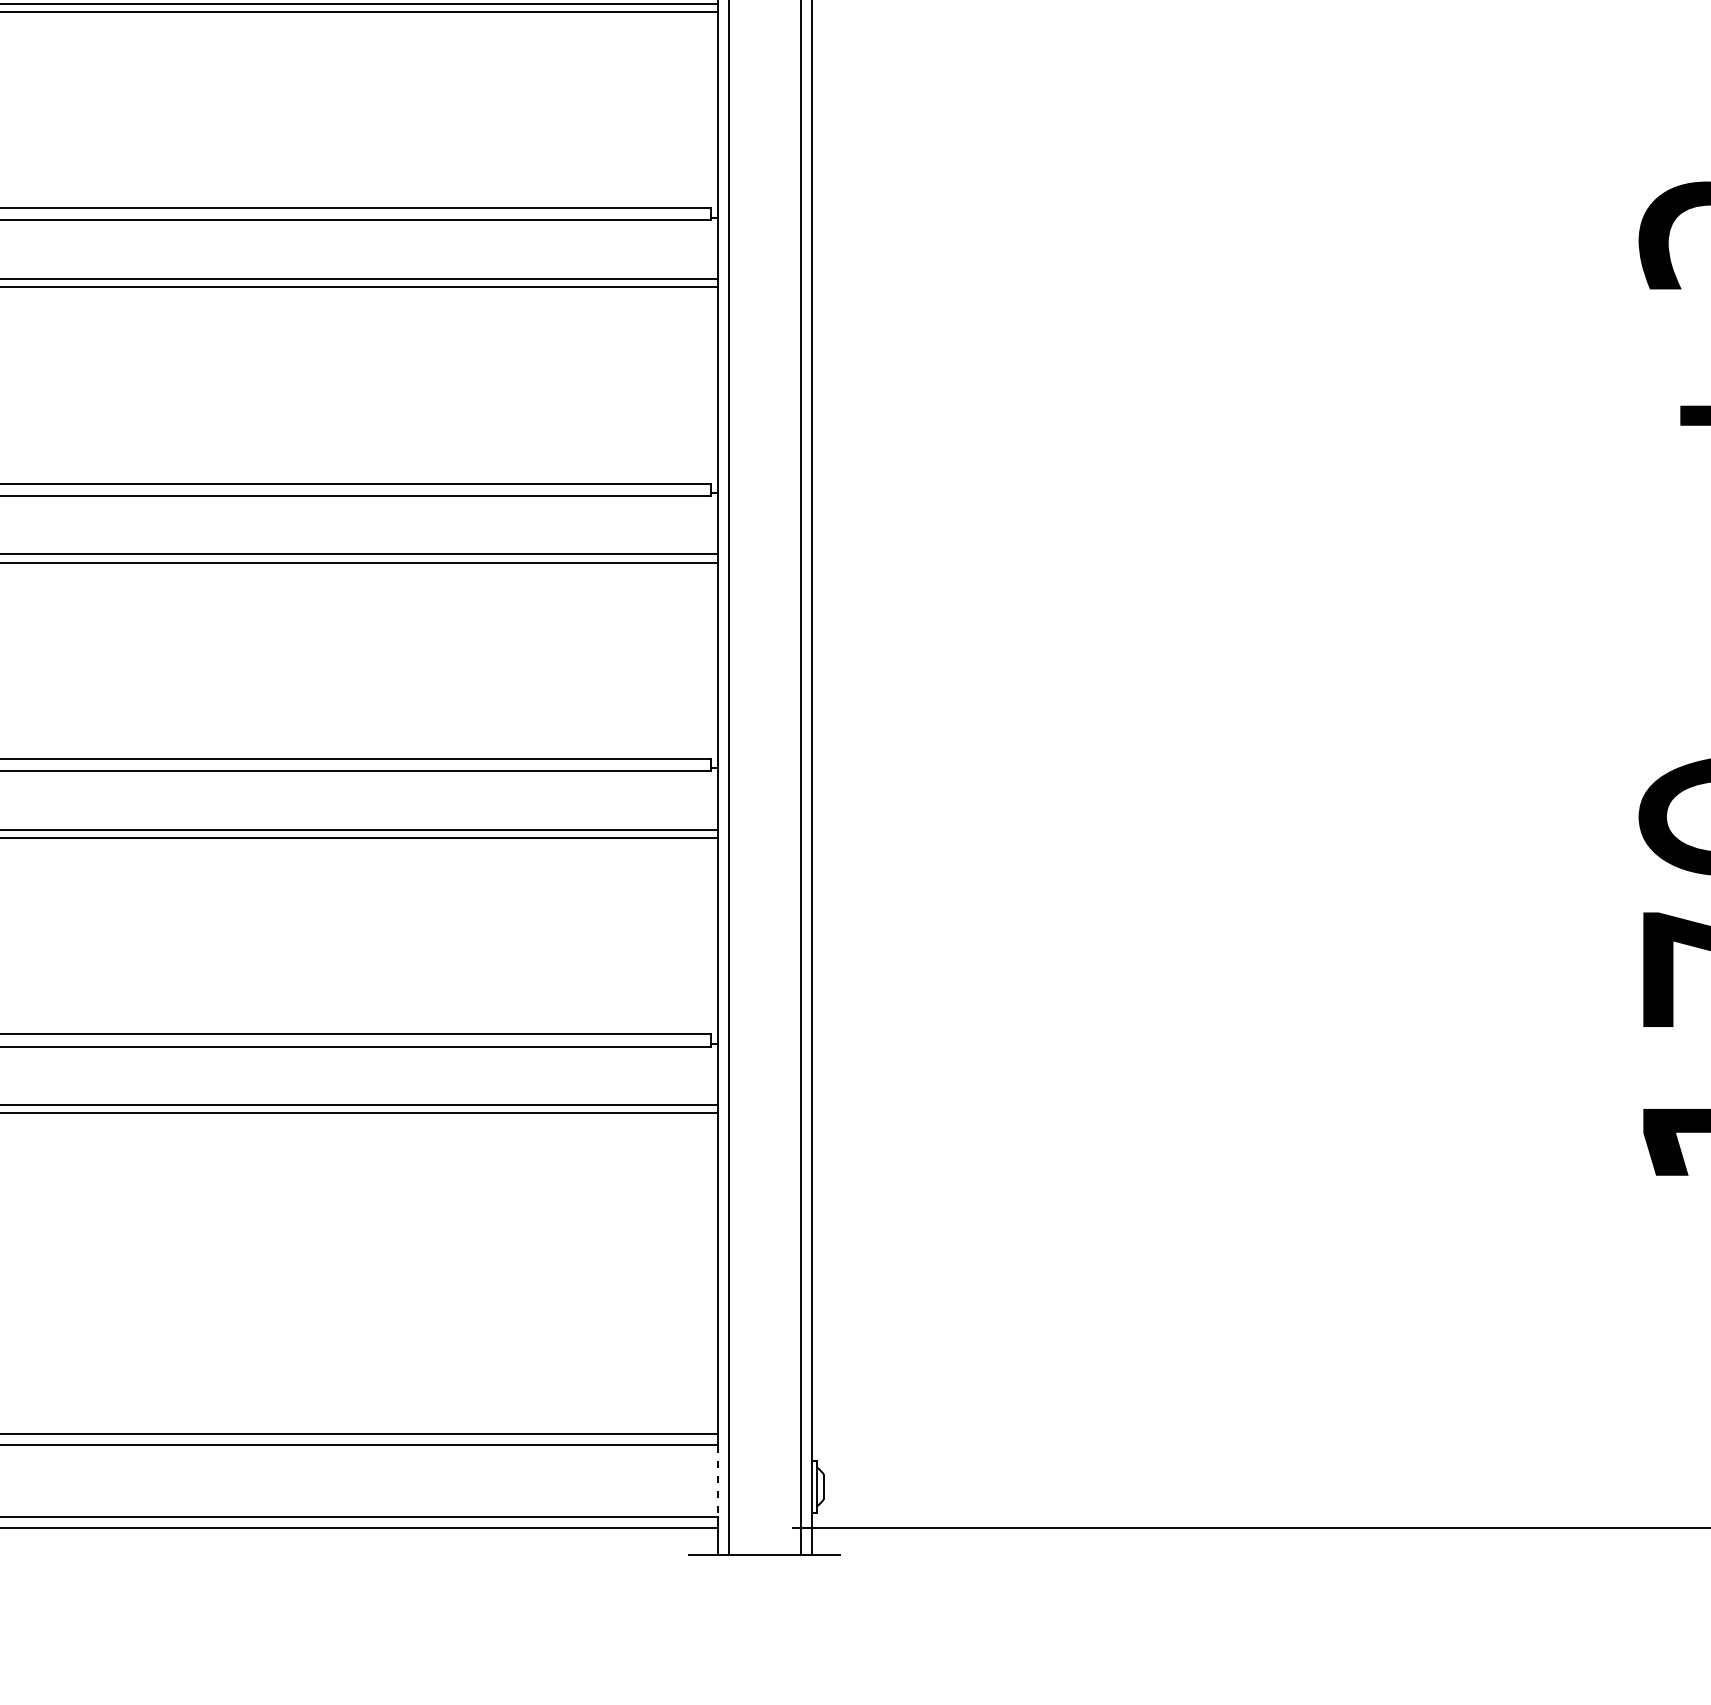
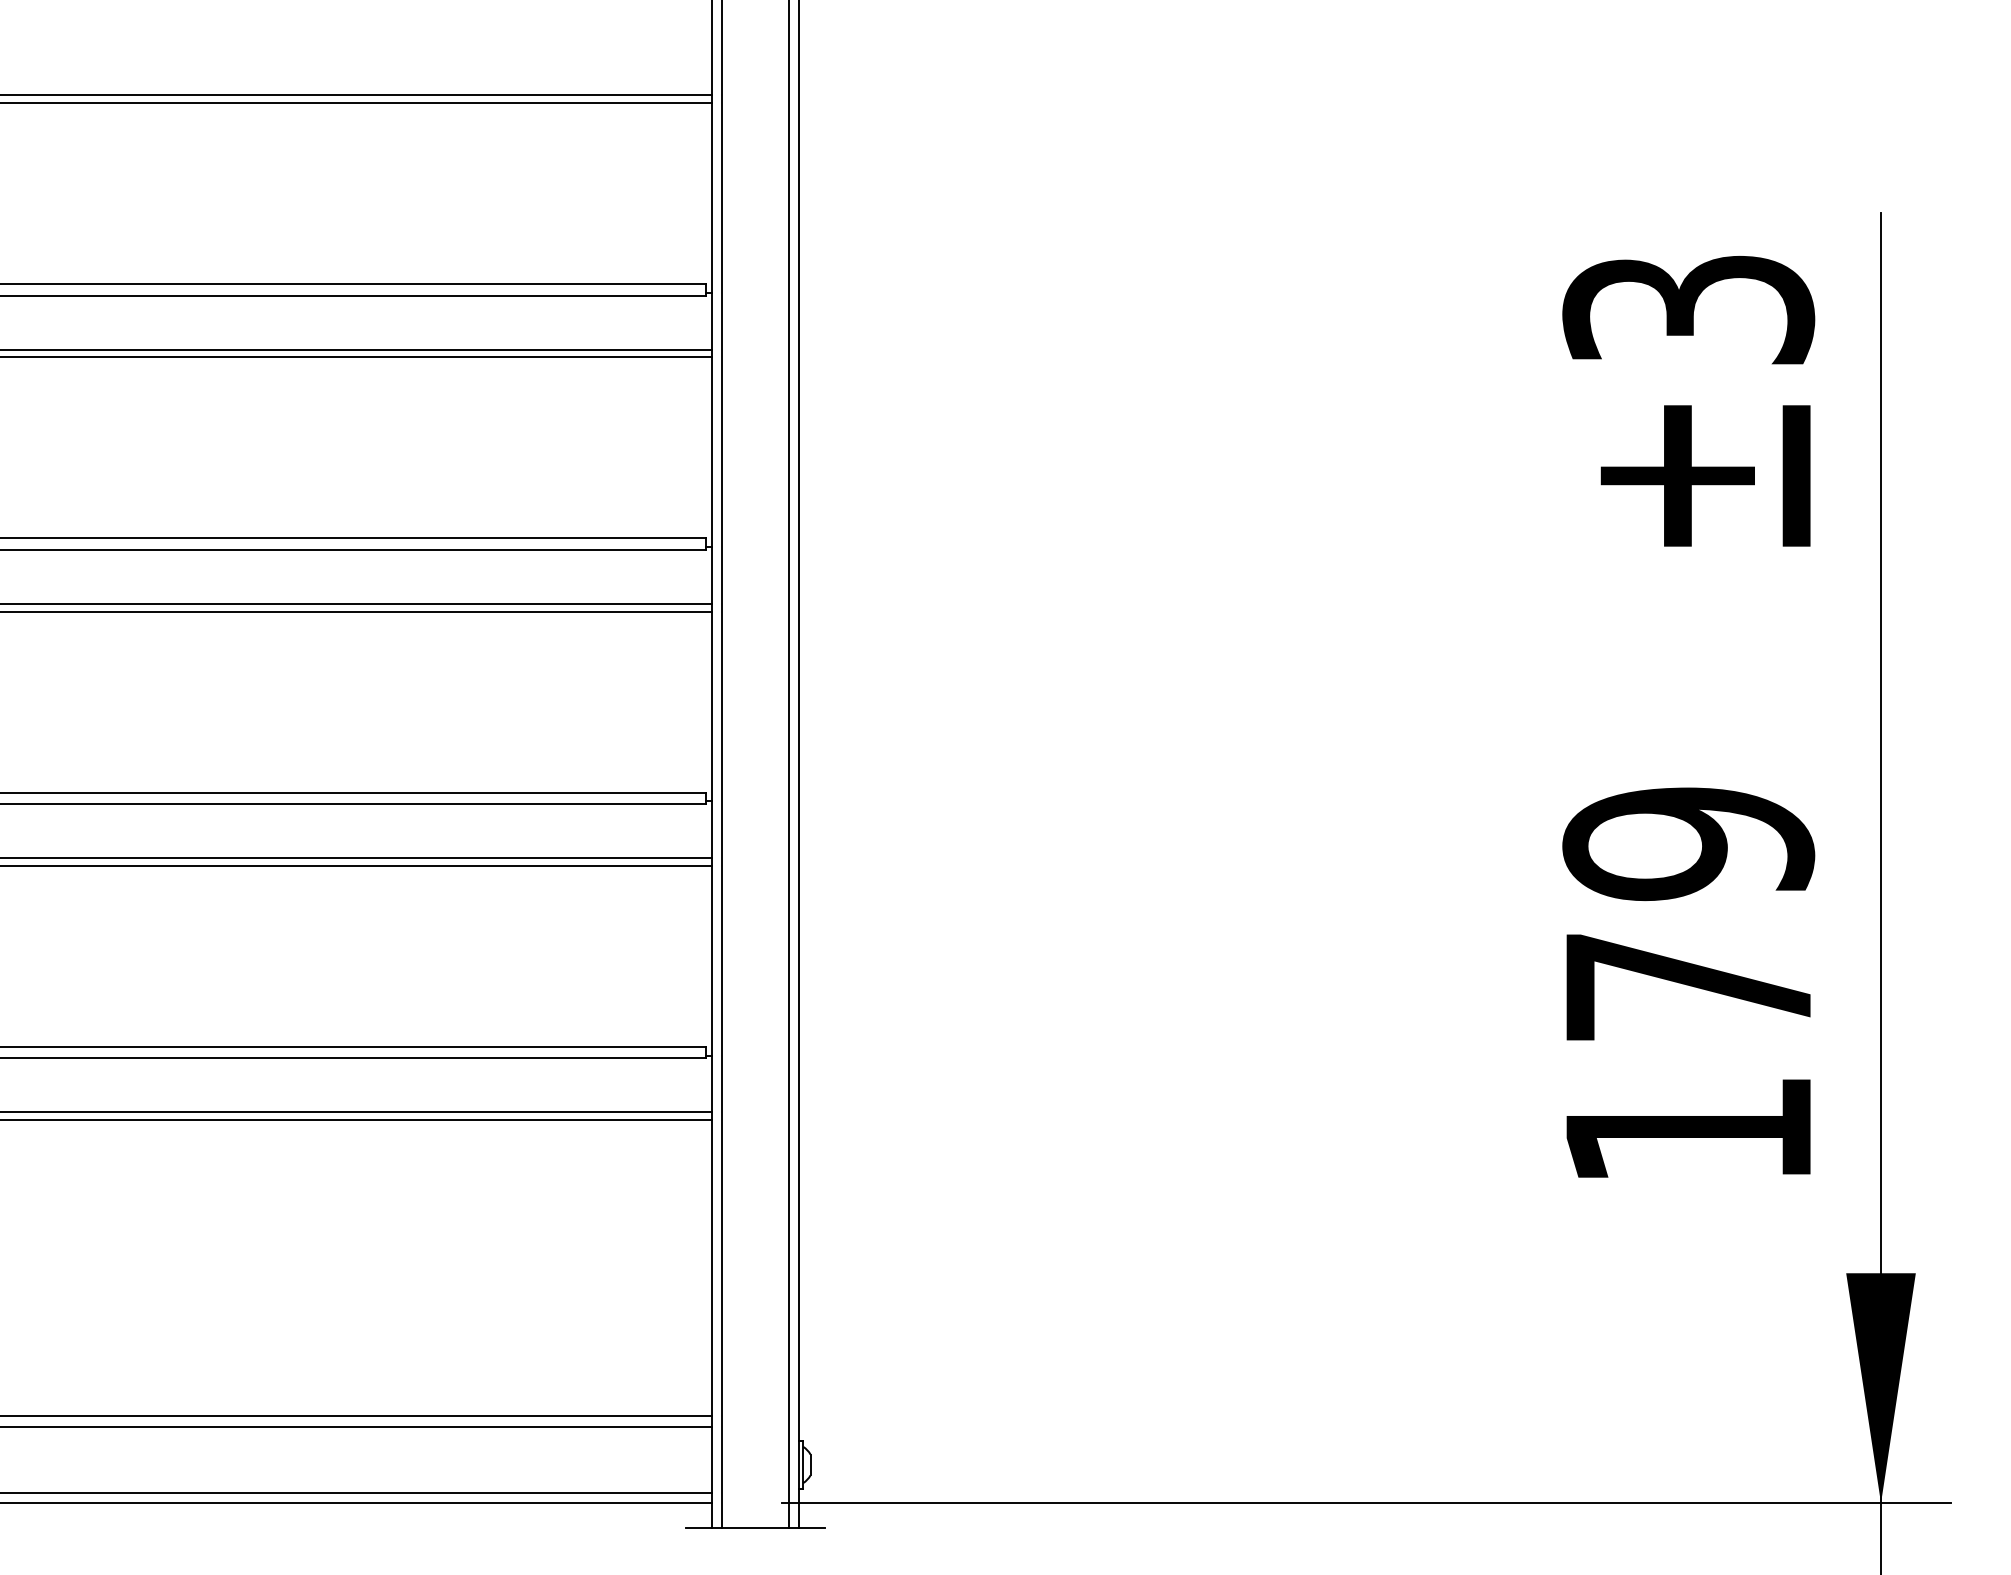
line: (717, 1482) -> (711, 1460), dashed -> solid

